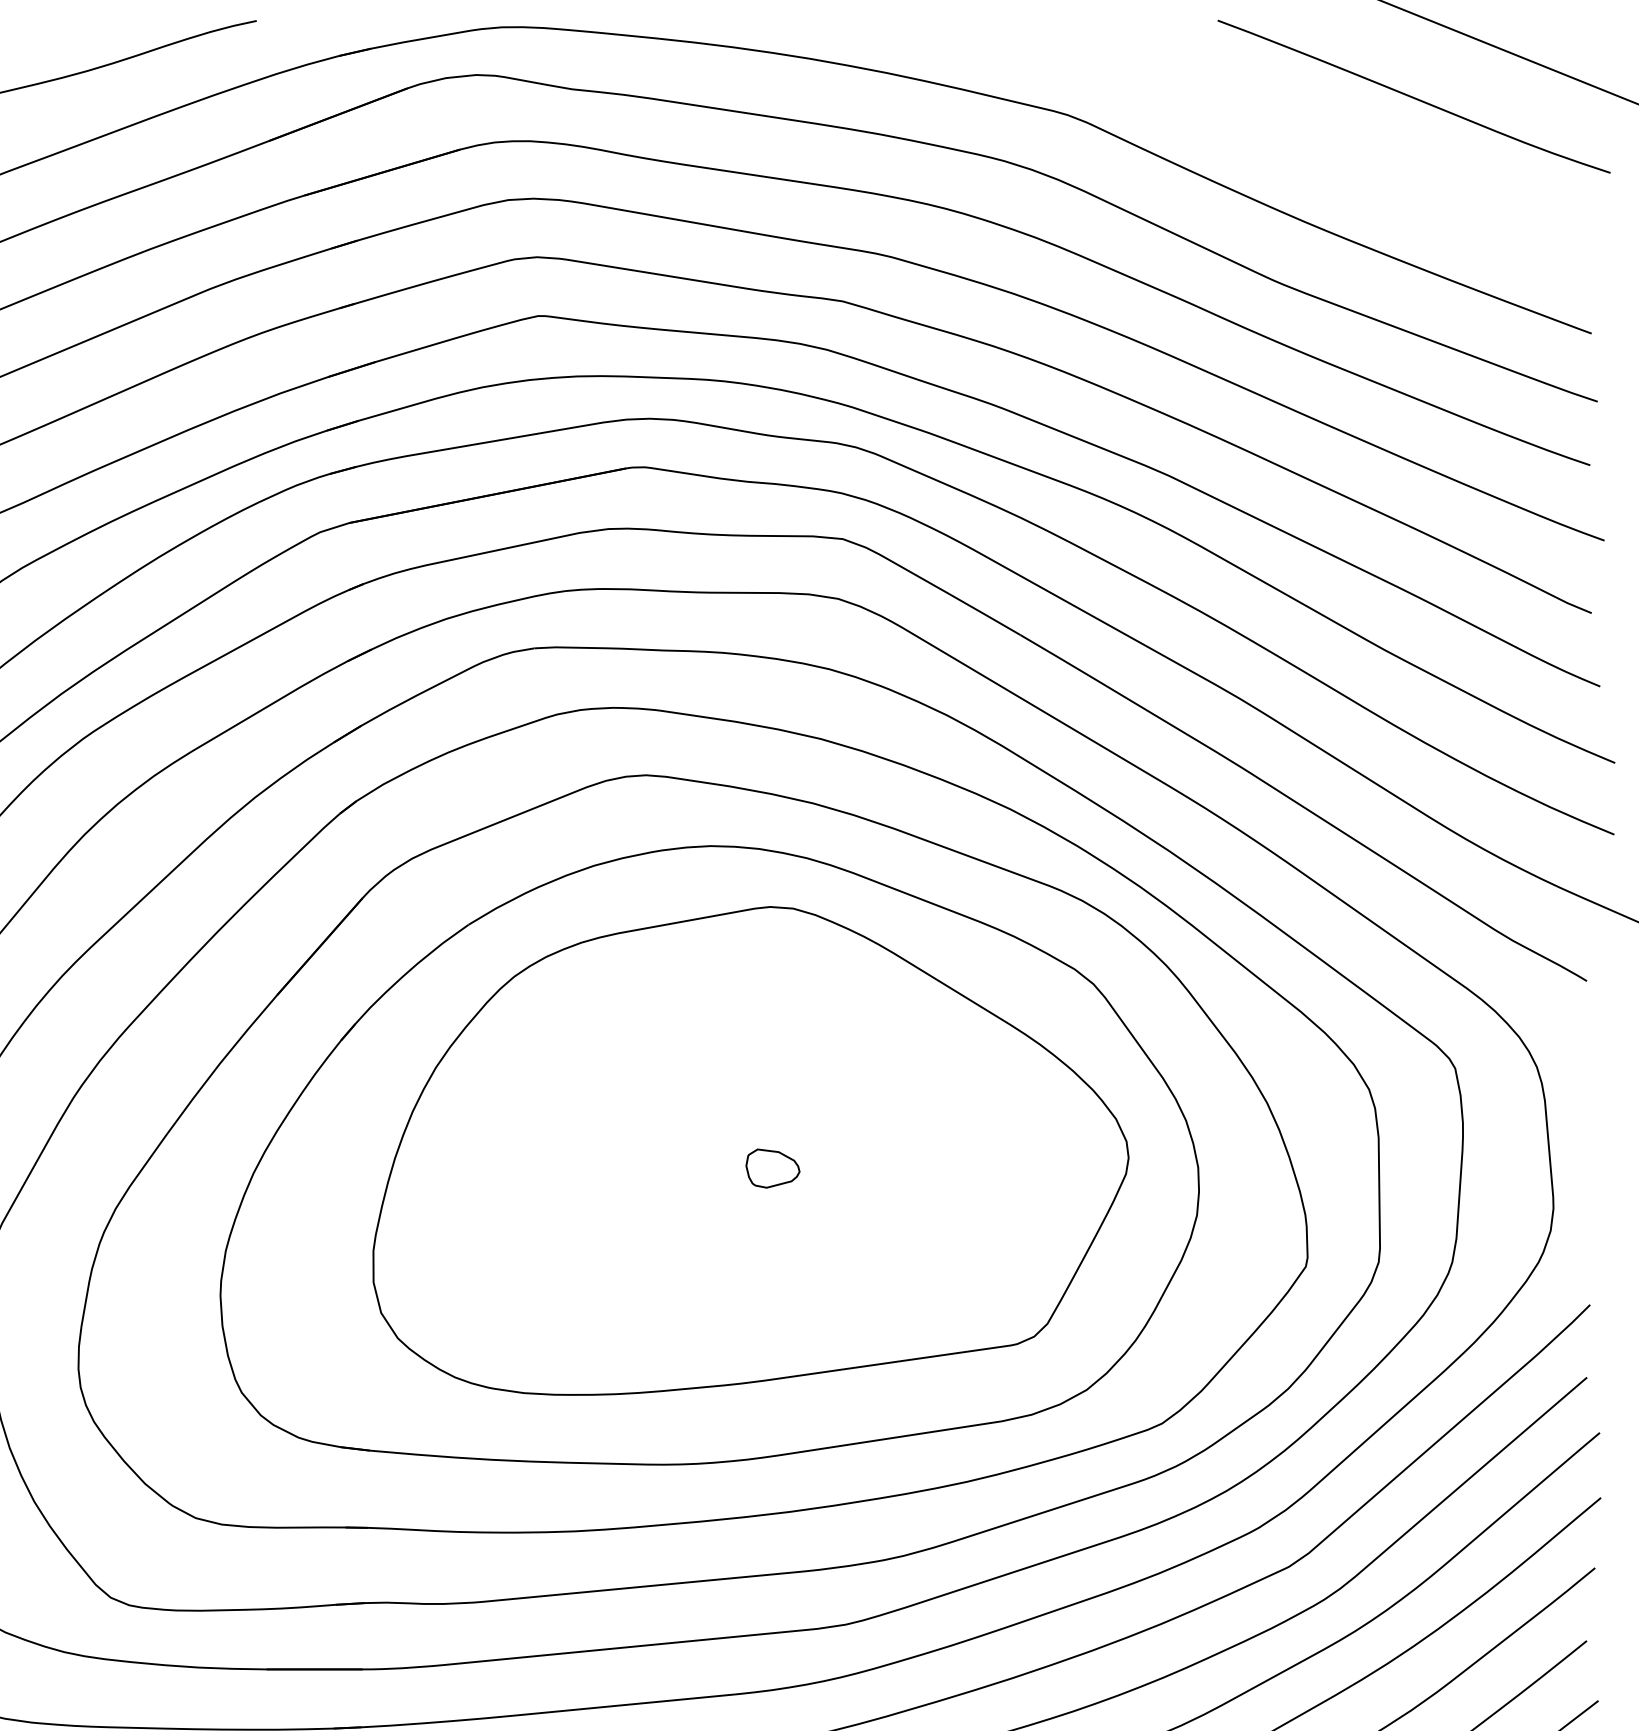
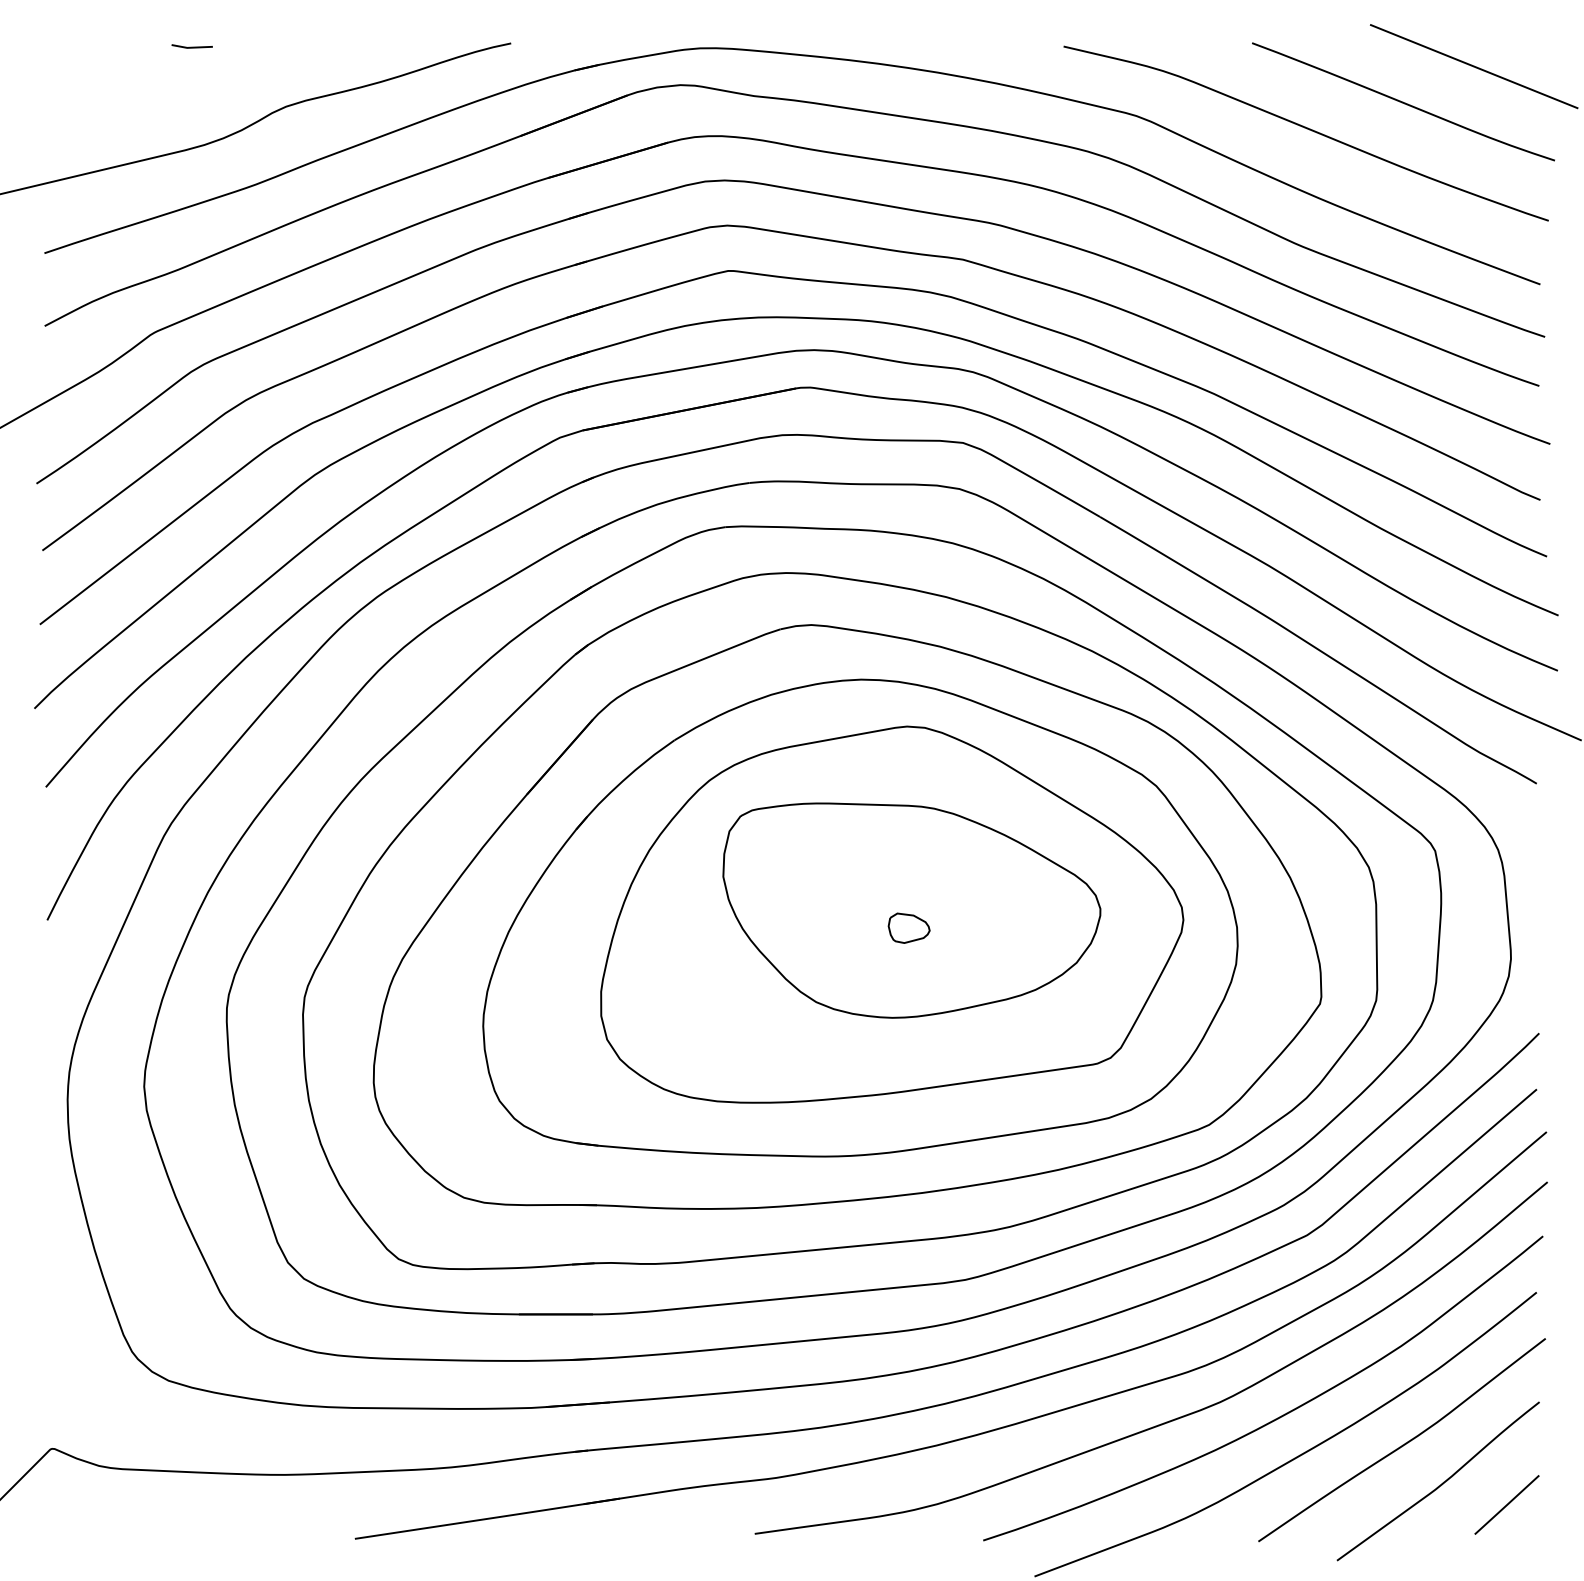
curve: (1288, 132) -> (1306, 129), added
part: (775, 1145) -> (911, 910), added

